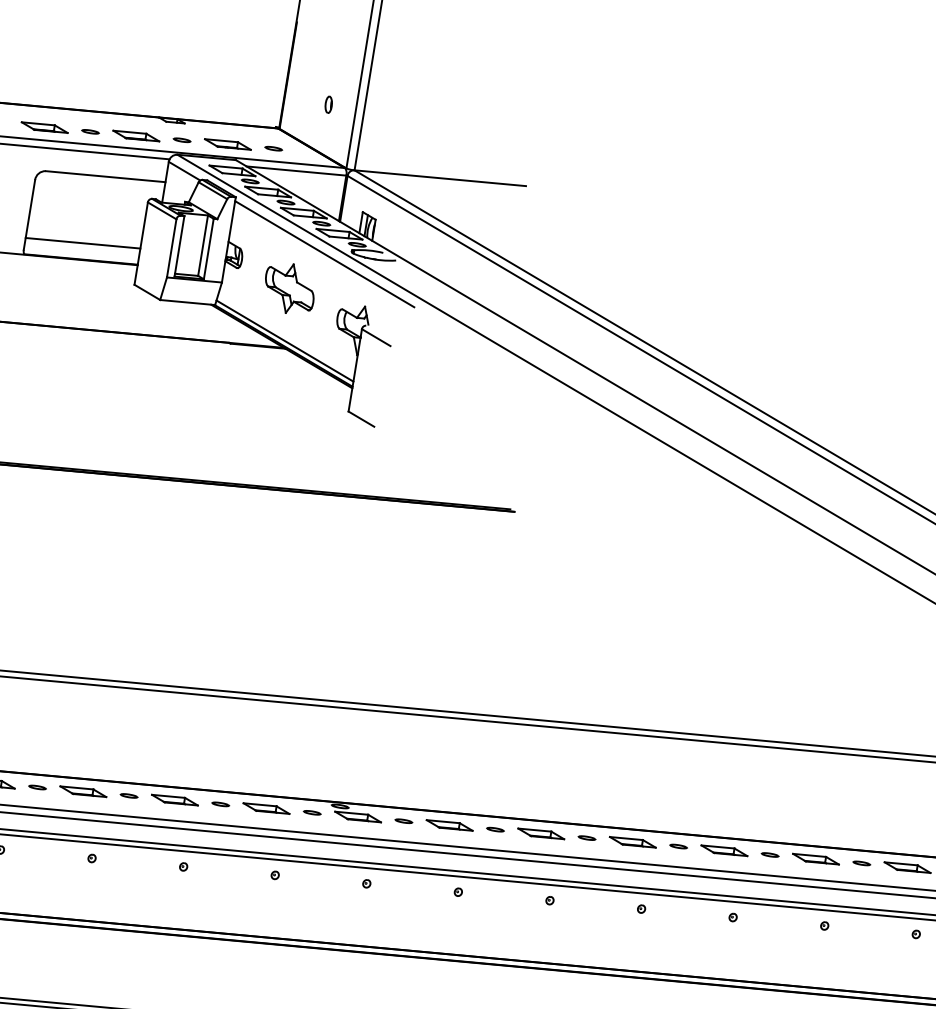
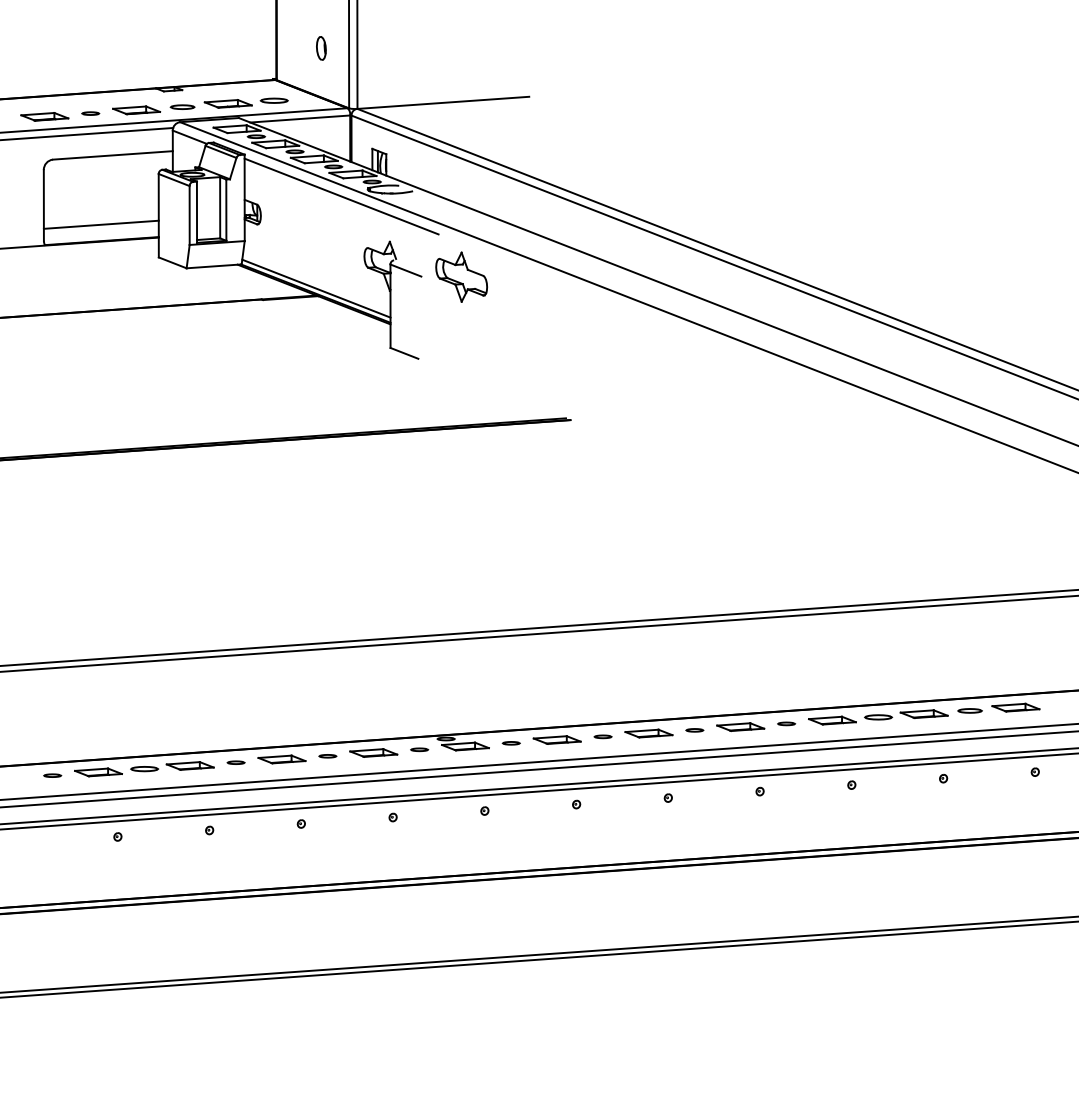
part: (328, 104) -> (321, 48), size x1.4
part: (181, 139) -> (181, 106), size x1.4
part: (273, 148) -> (273, 100), size x1.6
part: (289, 287) -> (461, 276), moved
part: (36, 787) -> (143, 769), size x1.6
part: (769, 854) -> (877, 717), size x1.6
part: (861, 862) -> (969, 710), size x1.4

